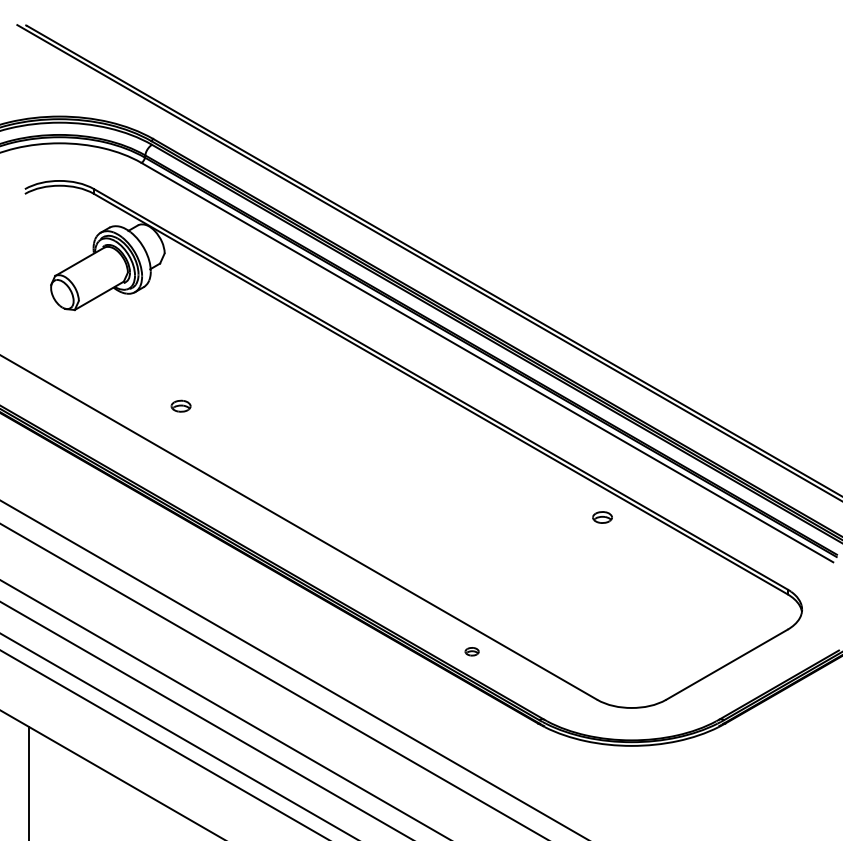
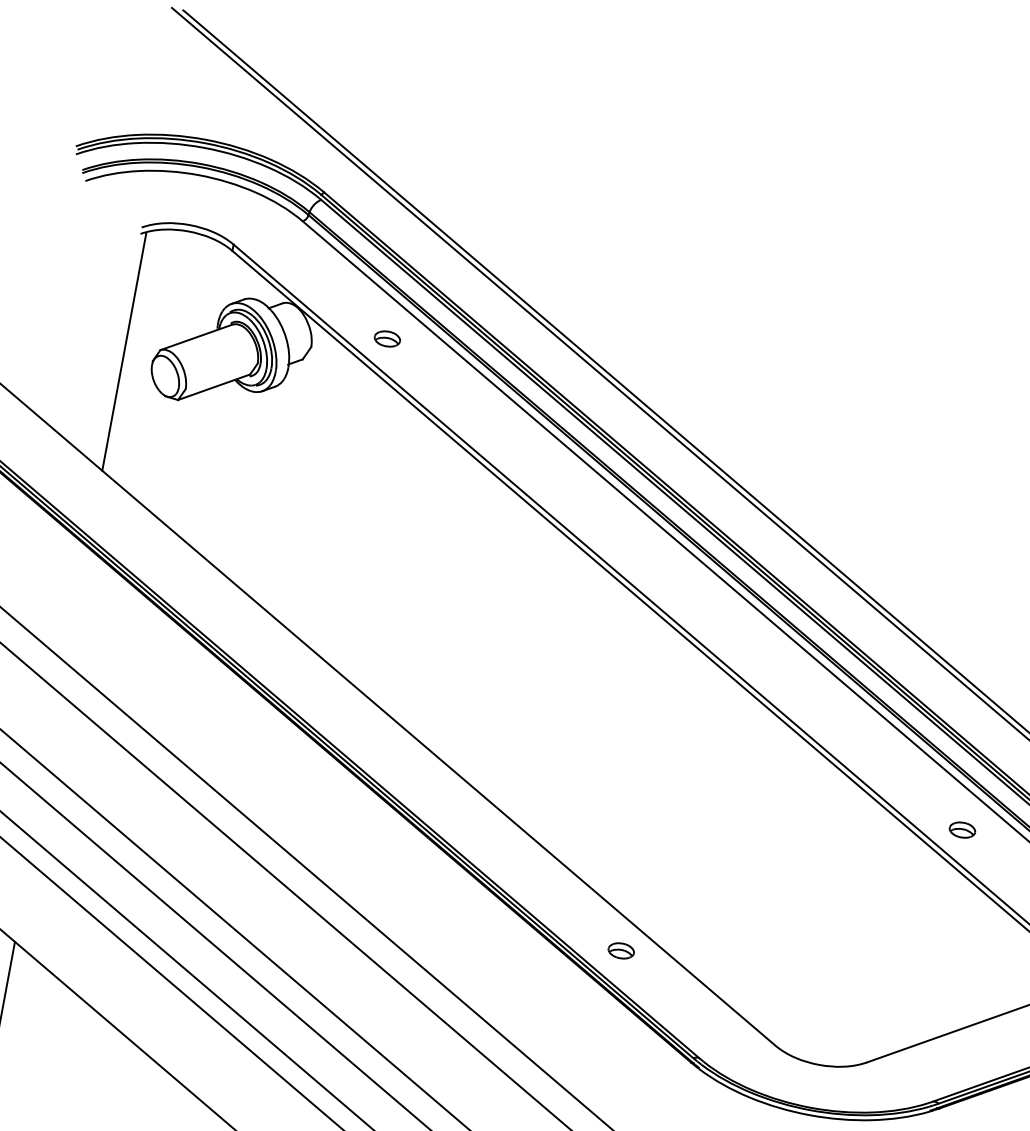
line: (29, 281) -> (125, 351), added
part: (180, 405) -> (386, 337), moved
part: (602, 517) -> (962, 830), moved
part: (471, 651) -> (620, 950), size x1.43

